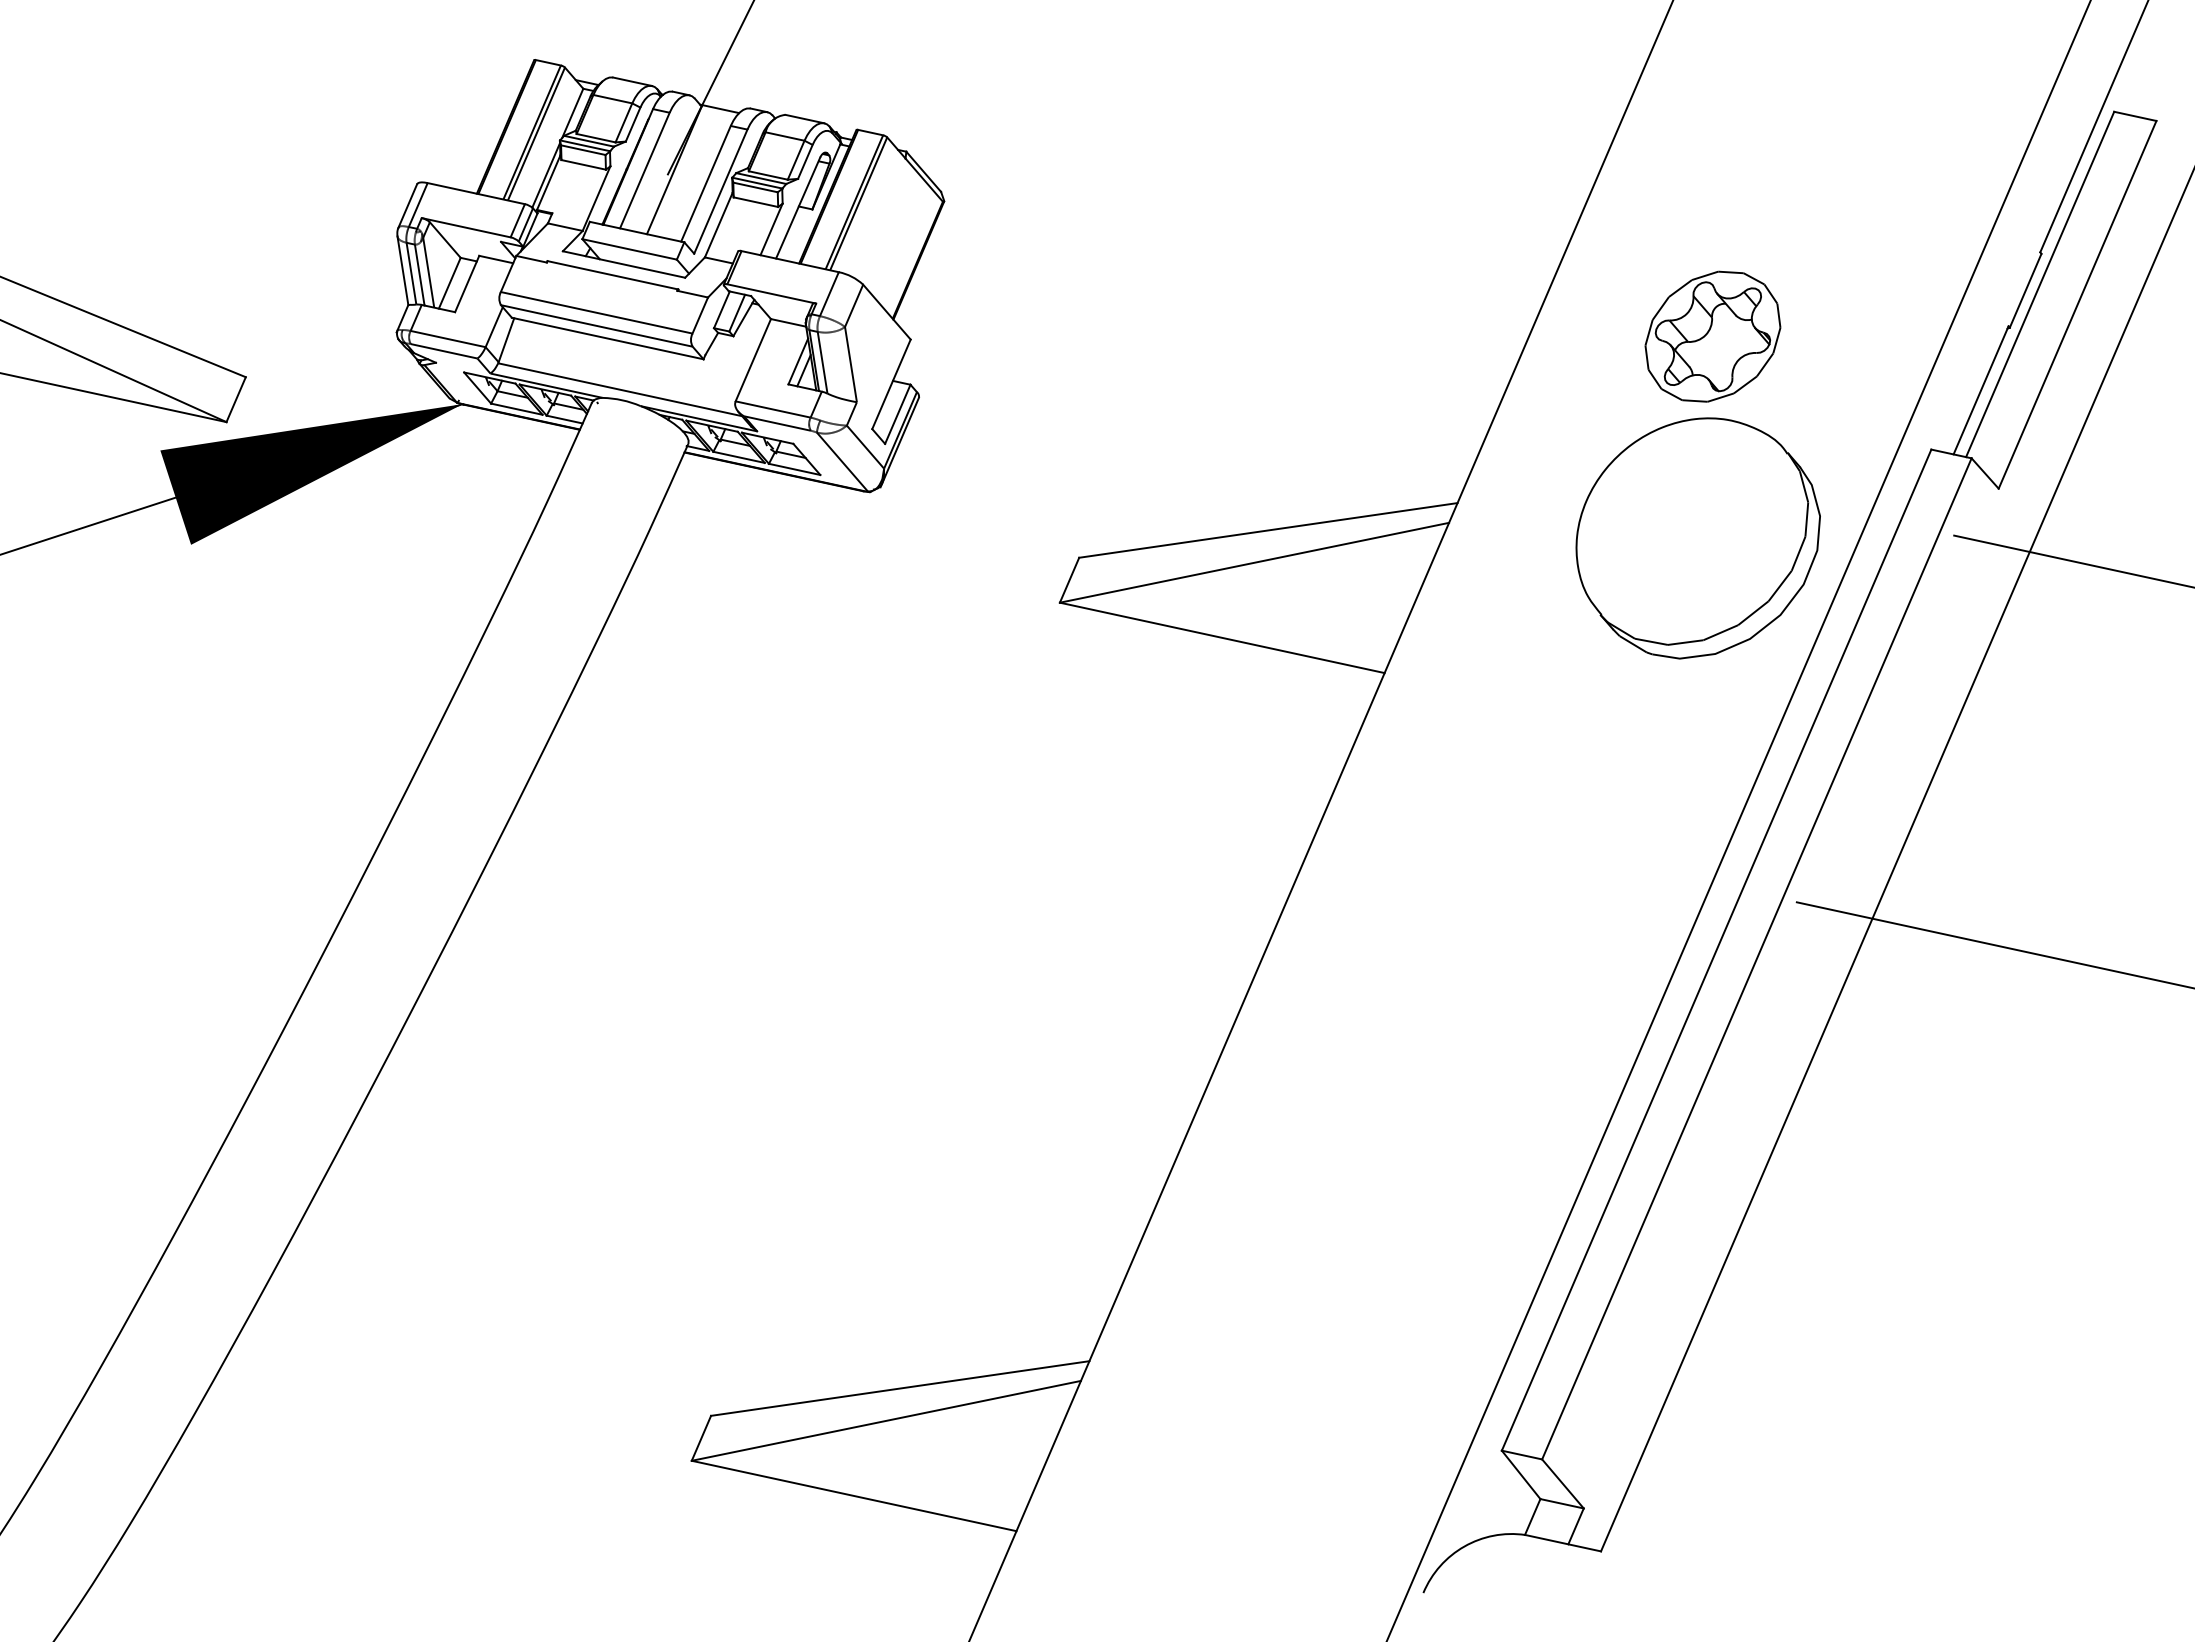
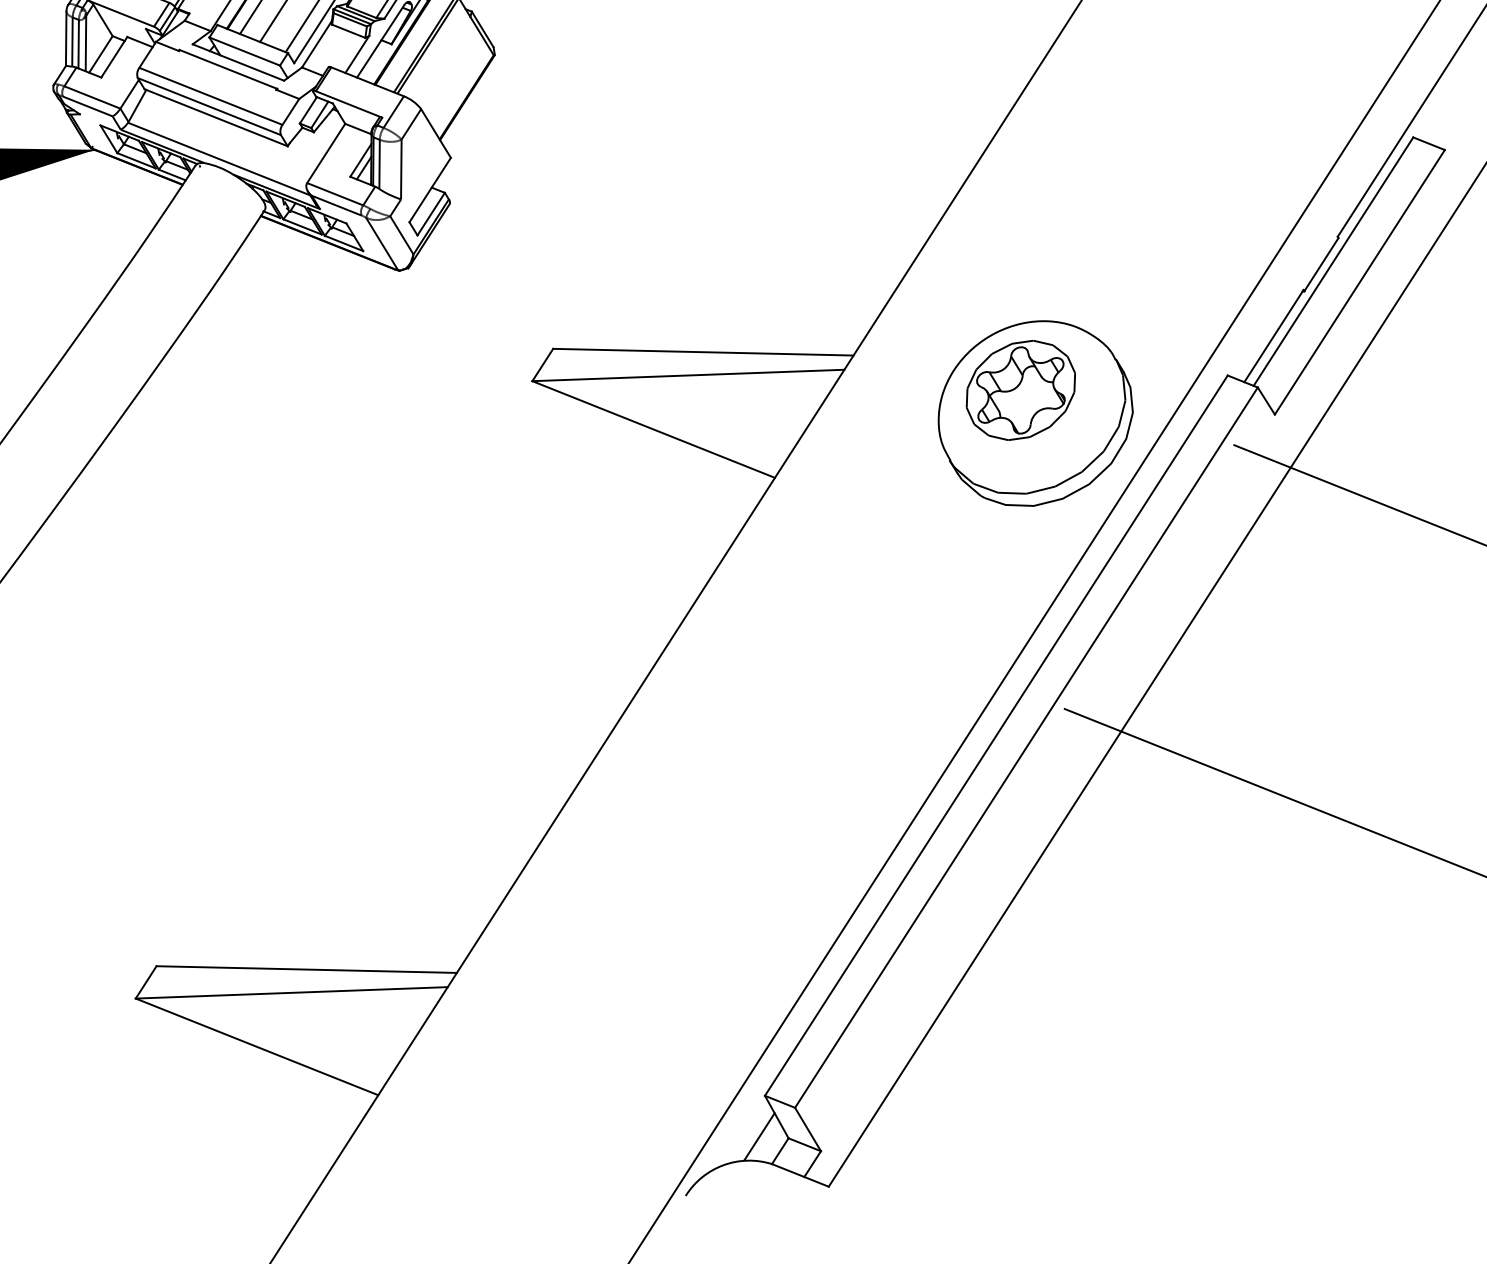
part: (1712, 336) -> (1020, 390), moved
line: (1503, 1503) -> (759, 1136), added

